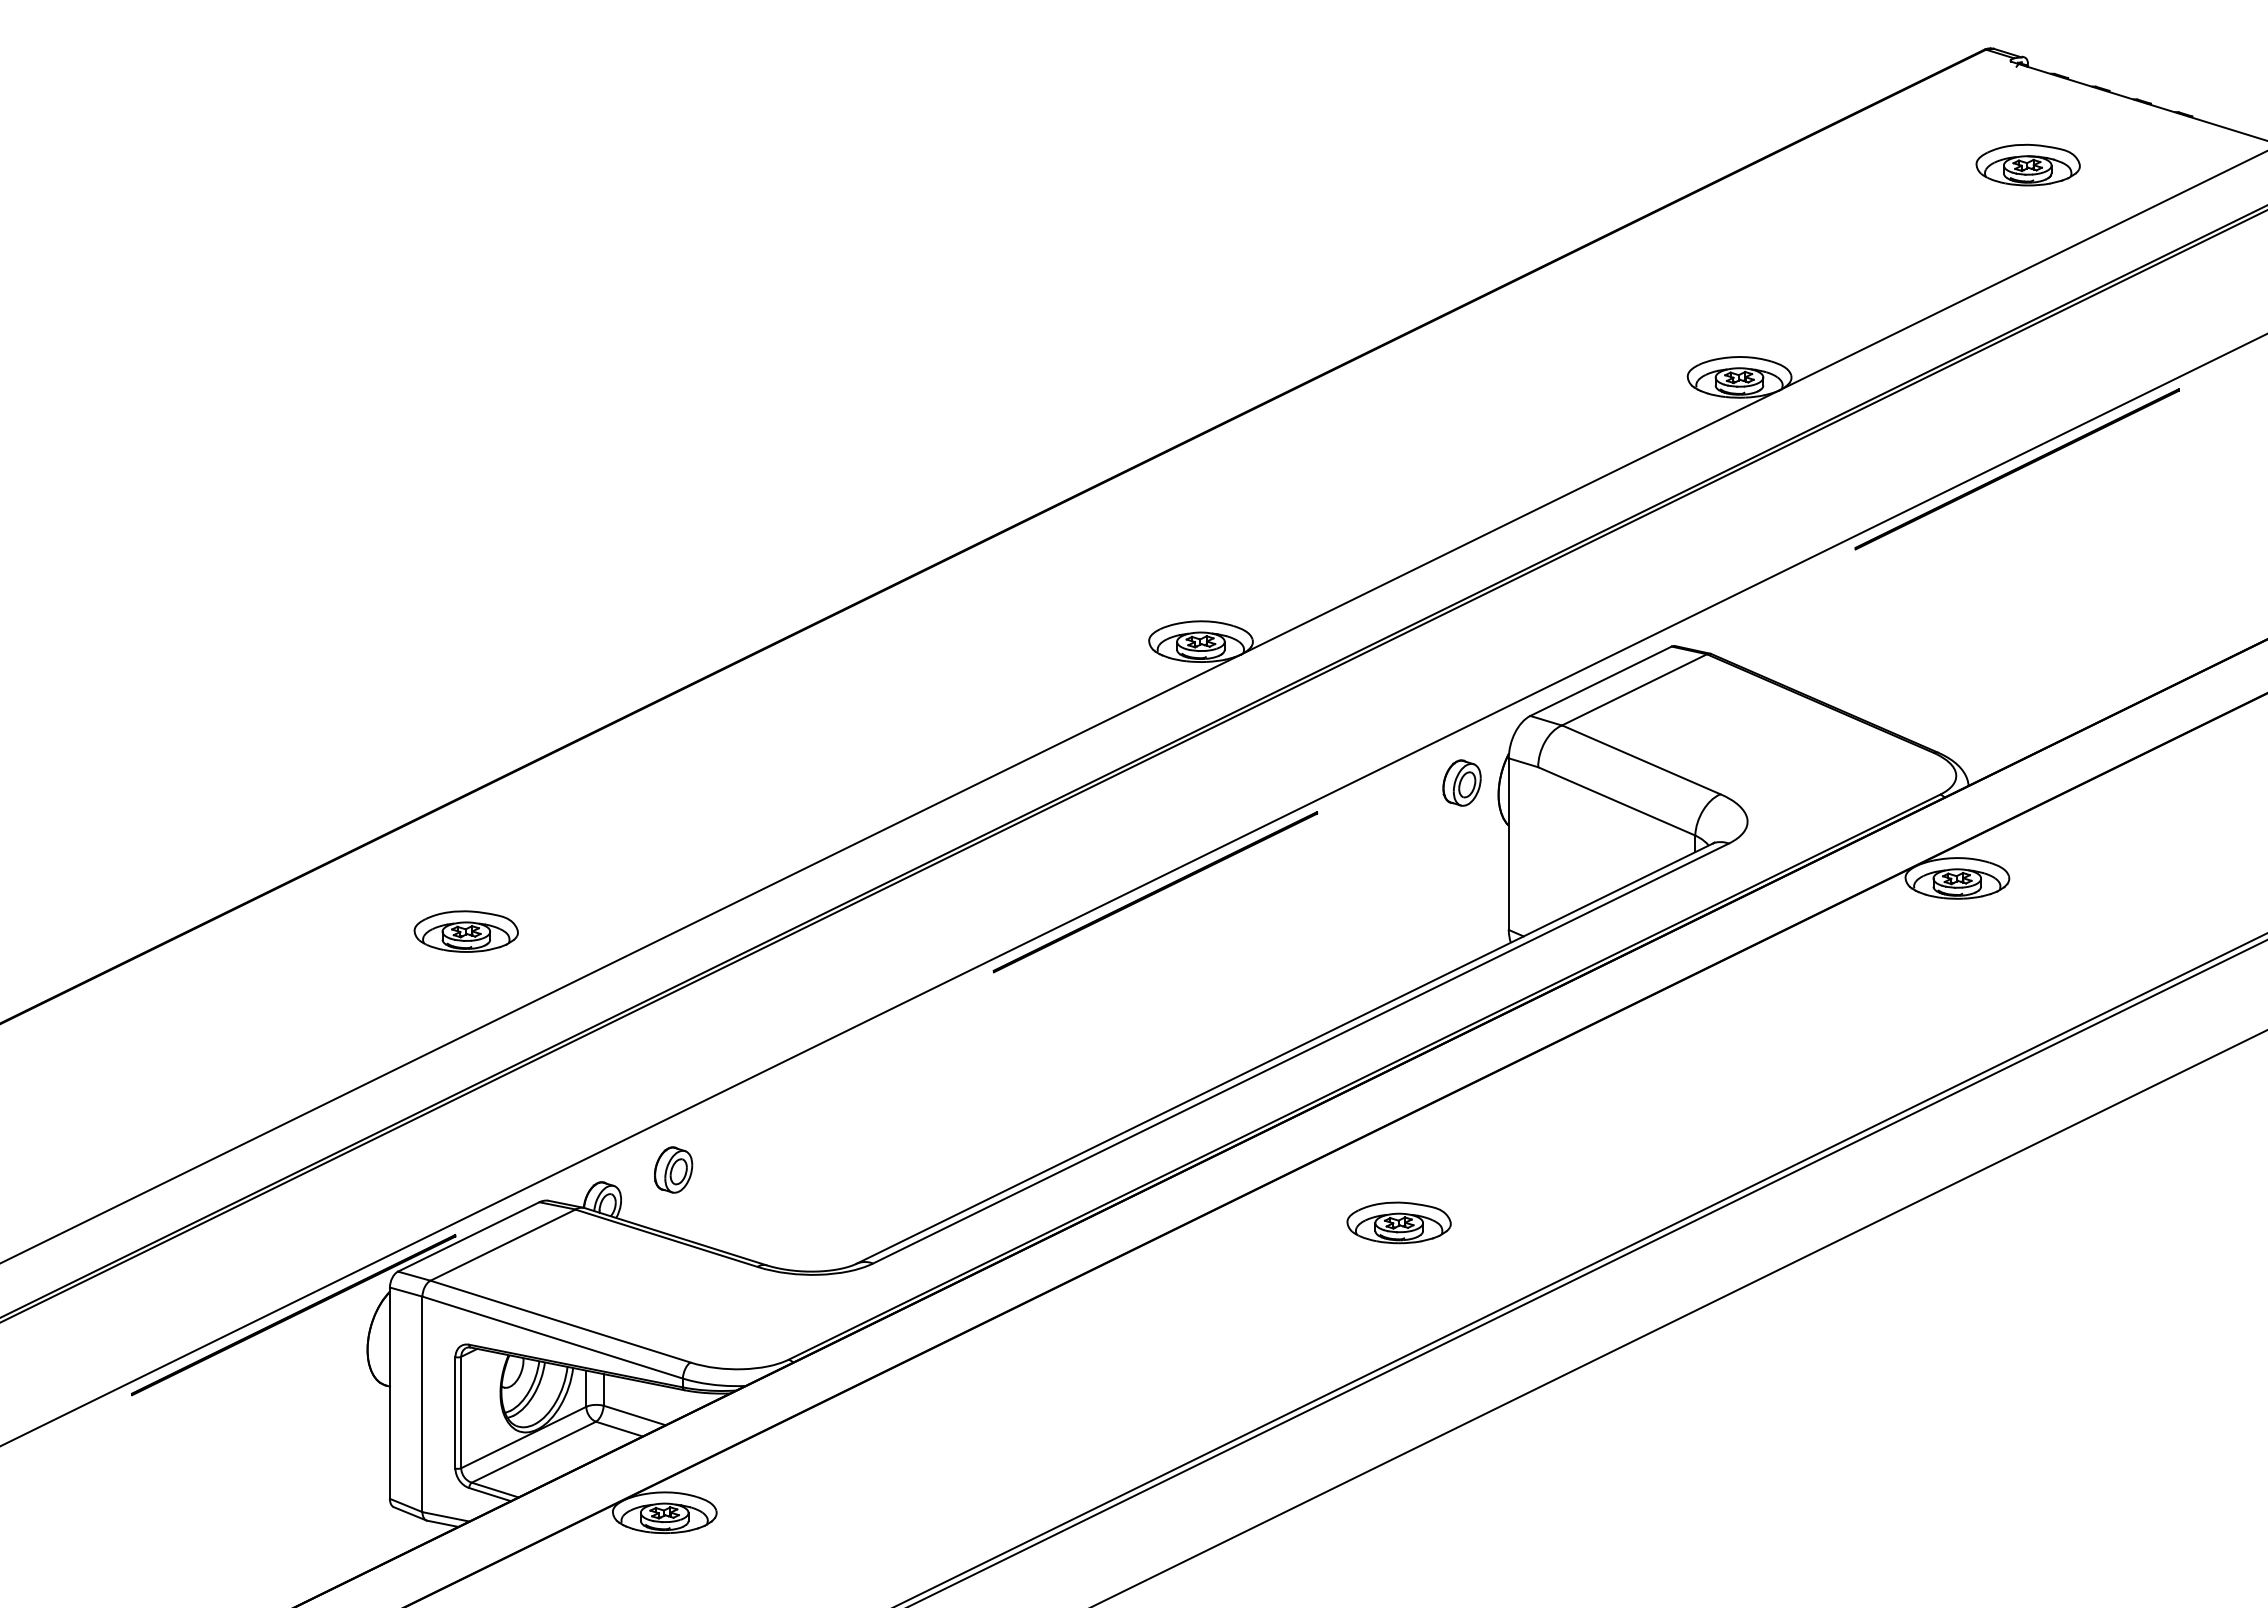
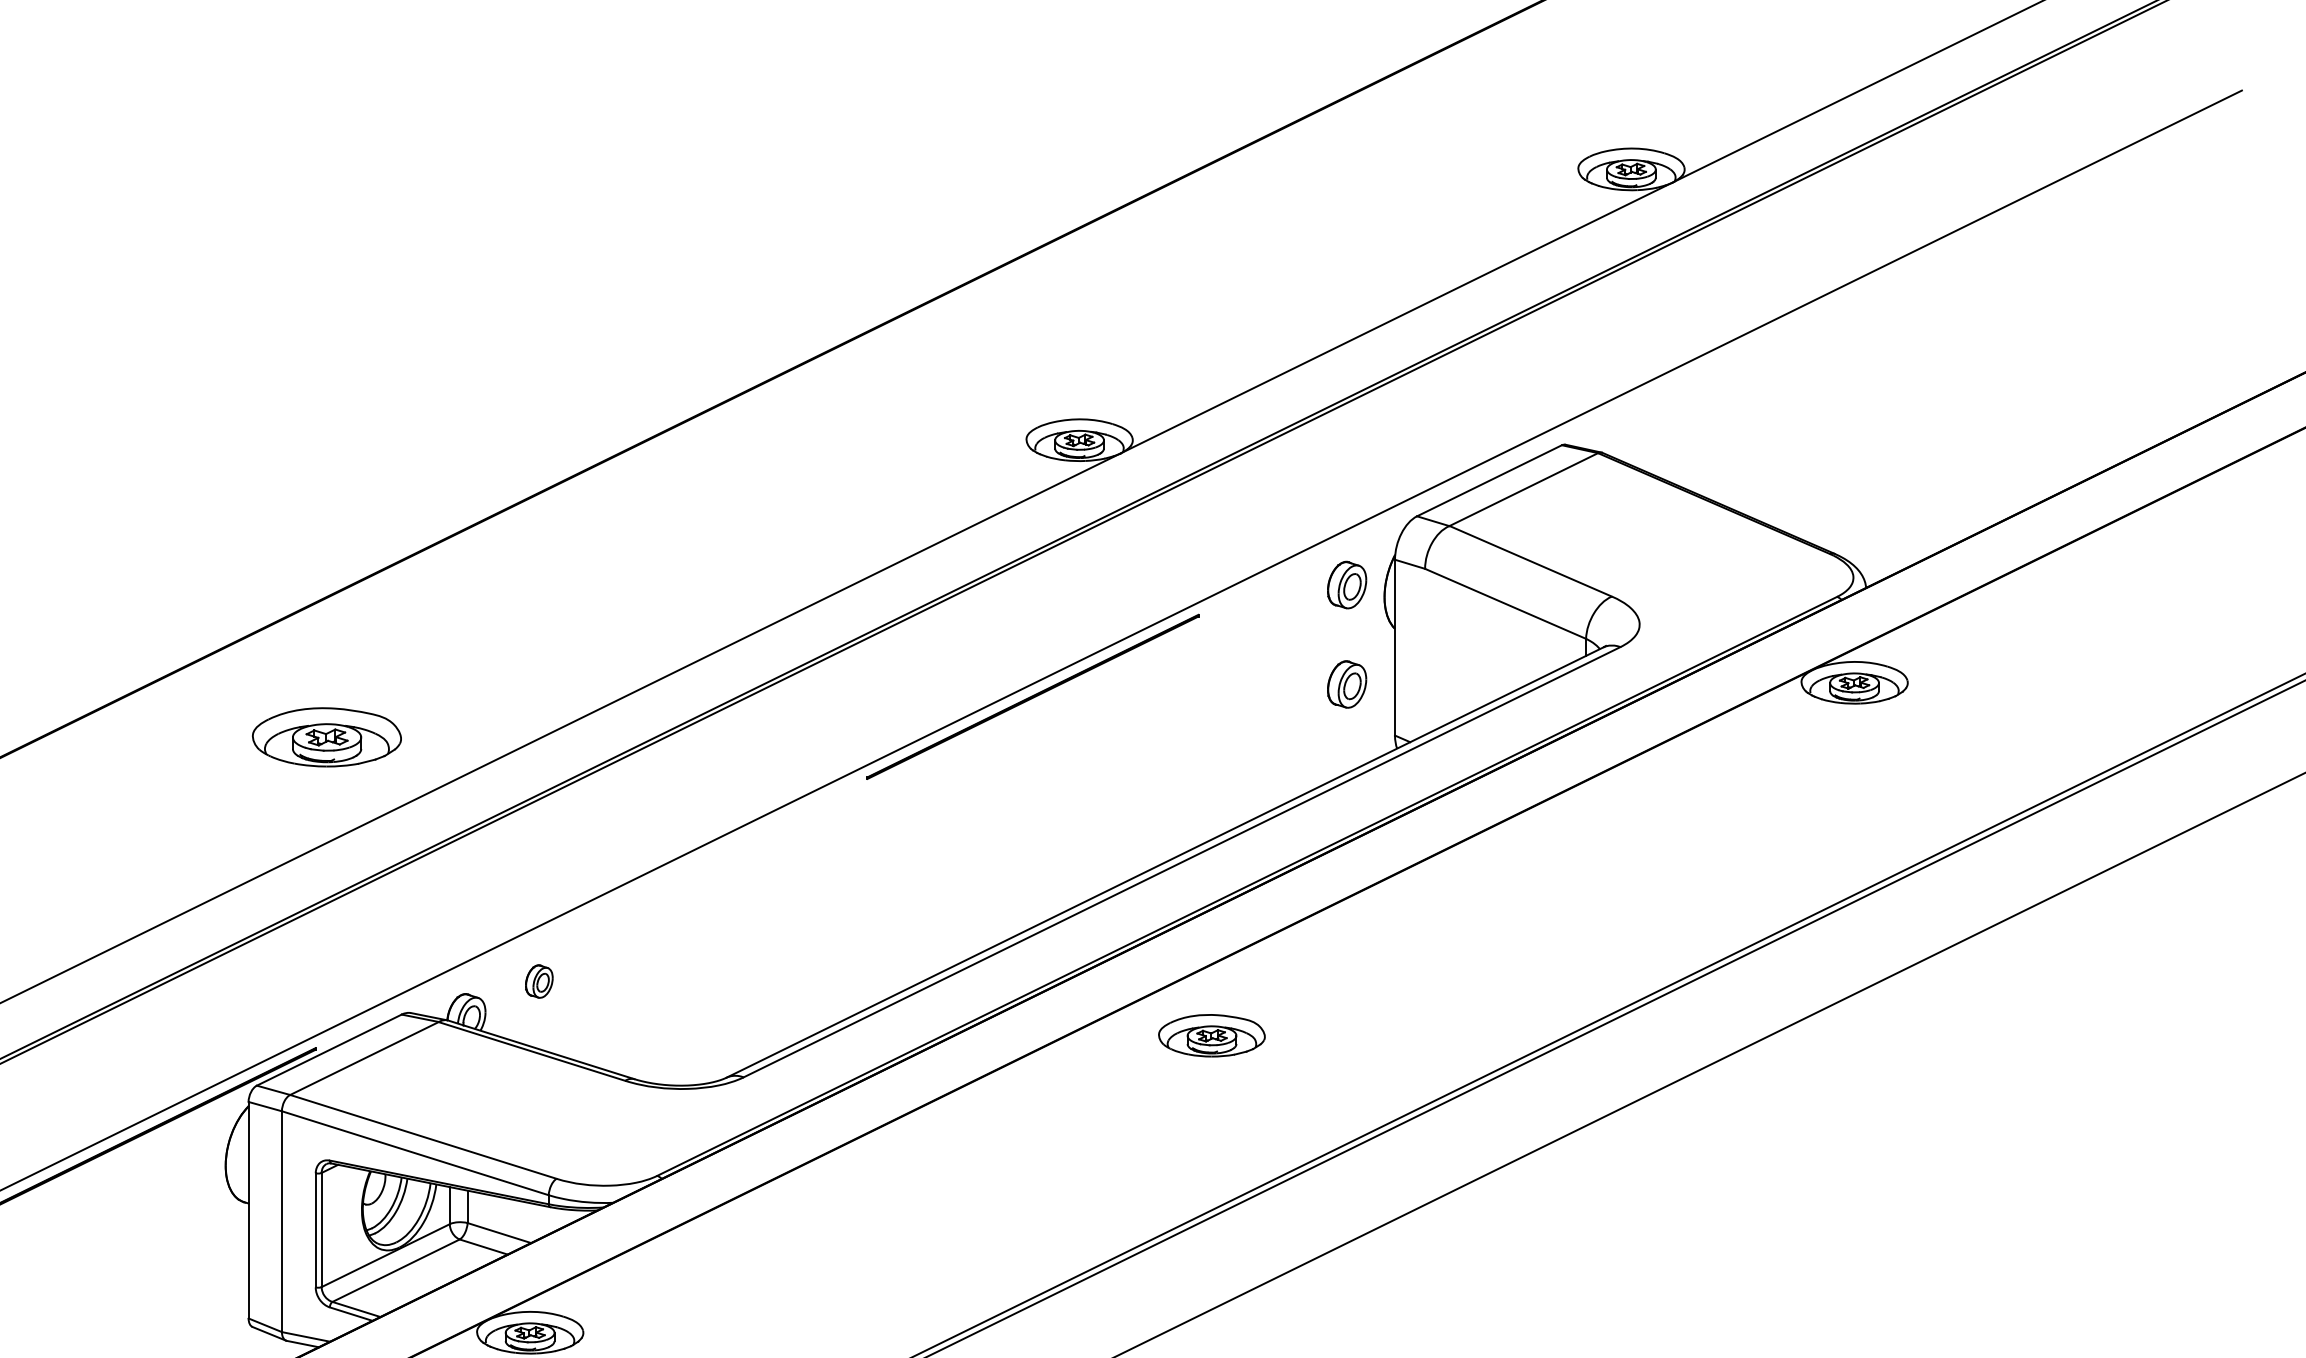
line: (2016, 469) -> (1915, 263), removed
part: (1461, 879) -> (1346, 683), added
part: (465, 931) -> (326, 737), size x1.4
part: (673, 1169) -> (539, 981), size x0.7
part: (1398, 1222) -> (1211, 1035), moved

